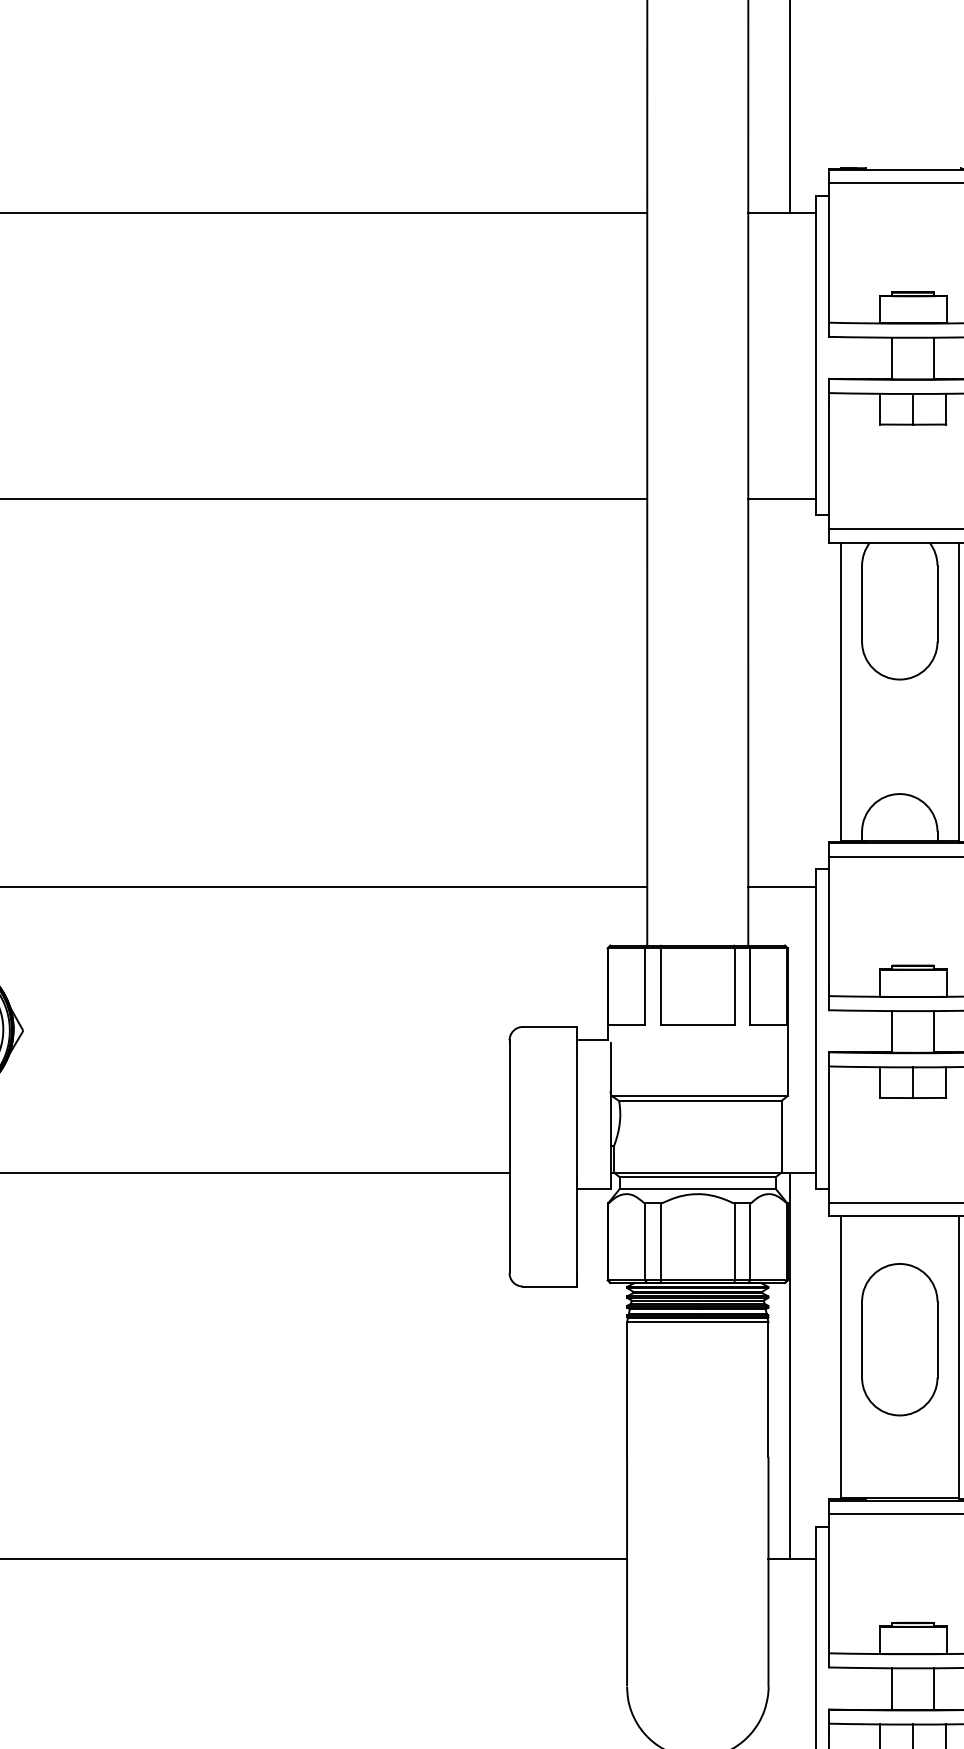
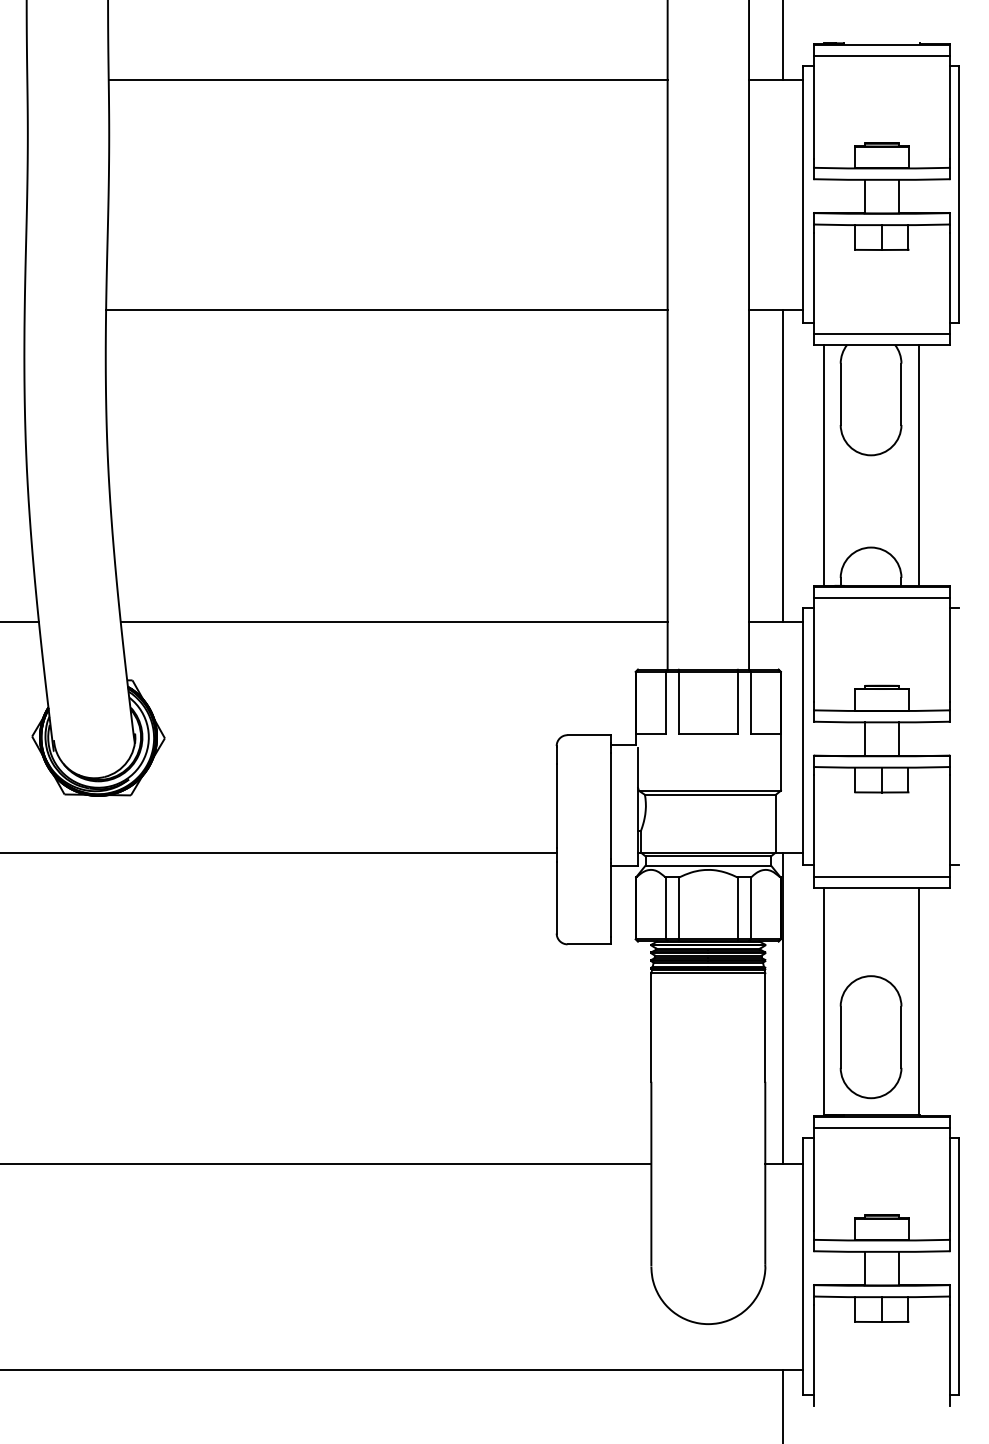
line: (789, 693) -> (782, 466), added
part: (899, 1340) -> (870, 1037), moved

